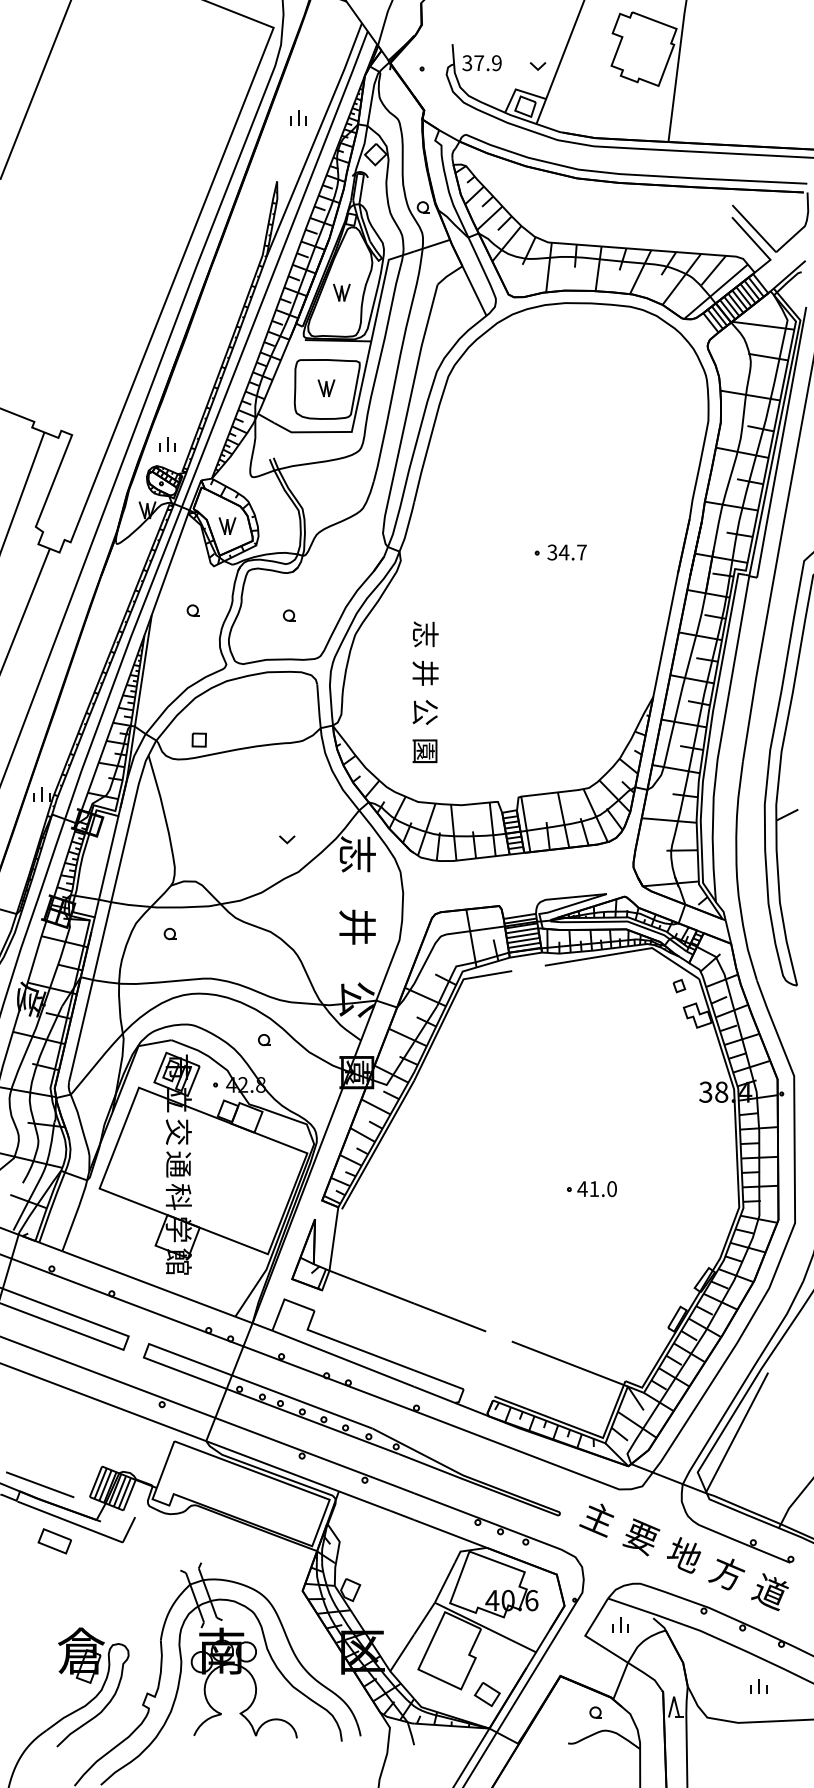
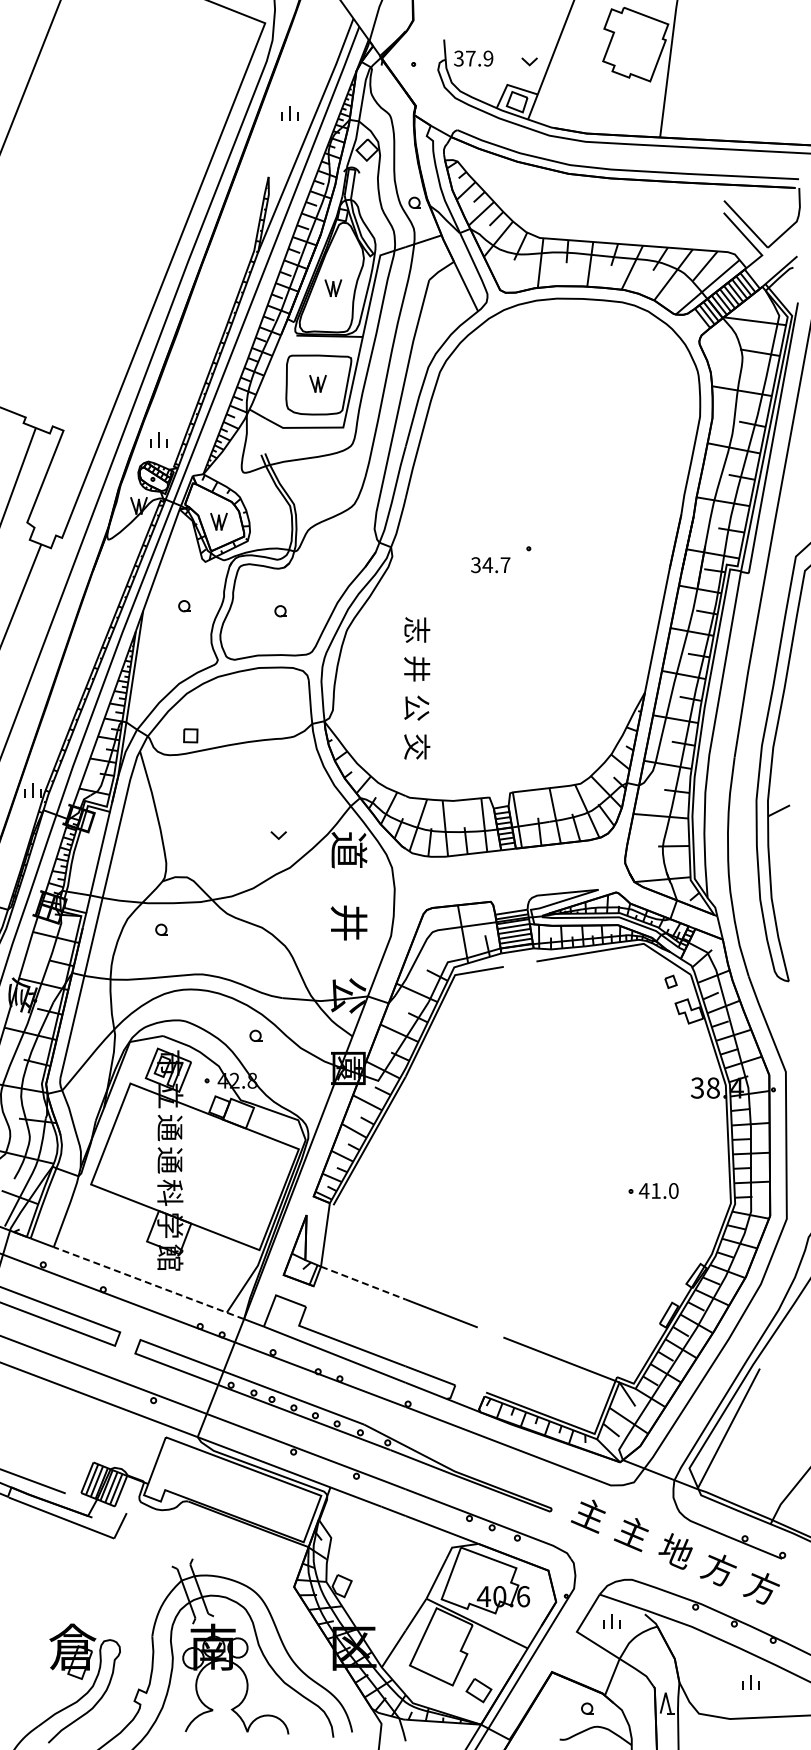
text: (566, 552) -> (490, 565), moved
text: (425, 751) -> (417, 747), 園 -> 交
text: (357, 854) -> (349, 850), 志 -> 道
text: (178, 1132) -> (169, 1128), 交 -> 通
part: (591, 1189) -> (653, 1191), moved
line: (157, 1287) -> (148, 1283), solid -> dashed
line: (372, 1287) -> (364, 1283), solid -> dashed
text: (641, 1537) -> (633, 1533), 要 -> 主
part: (54, 1541) -> (45, 1537), removed
text: (769, 1592) -> (761, 1588), 道 -> 方

